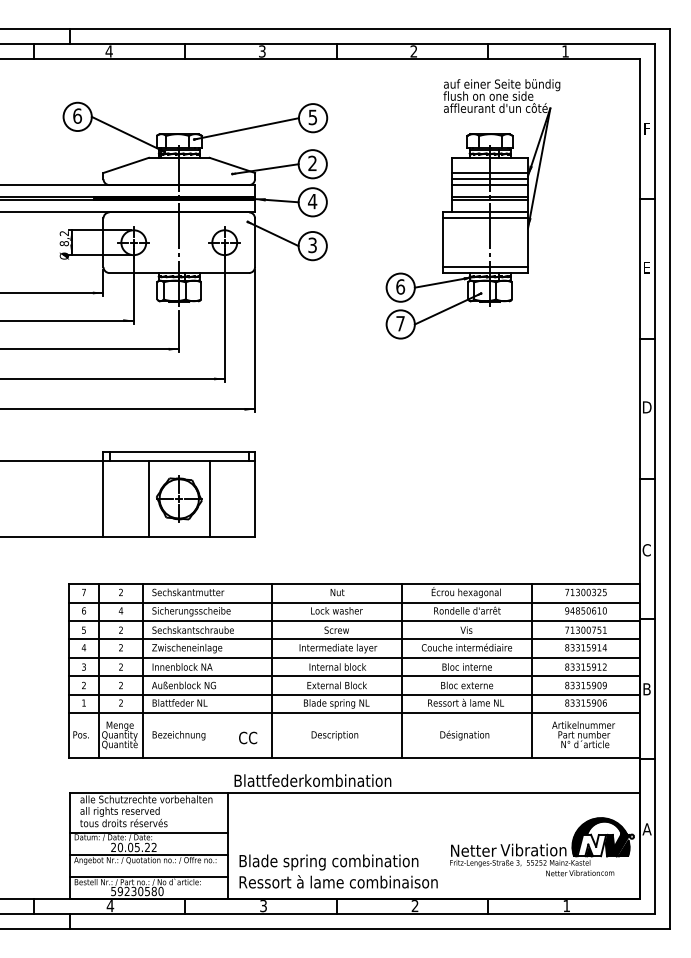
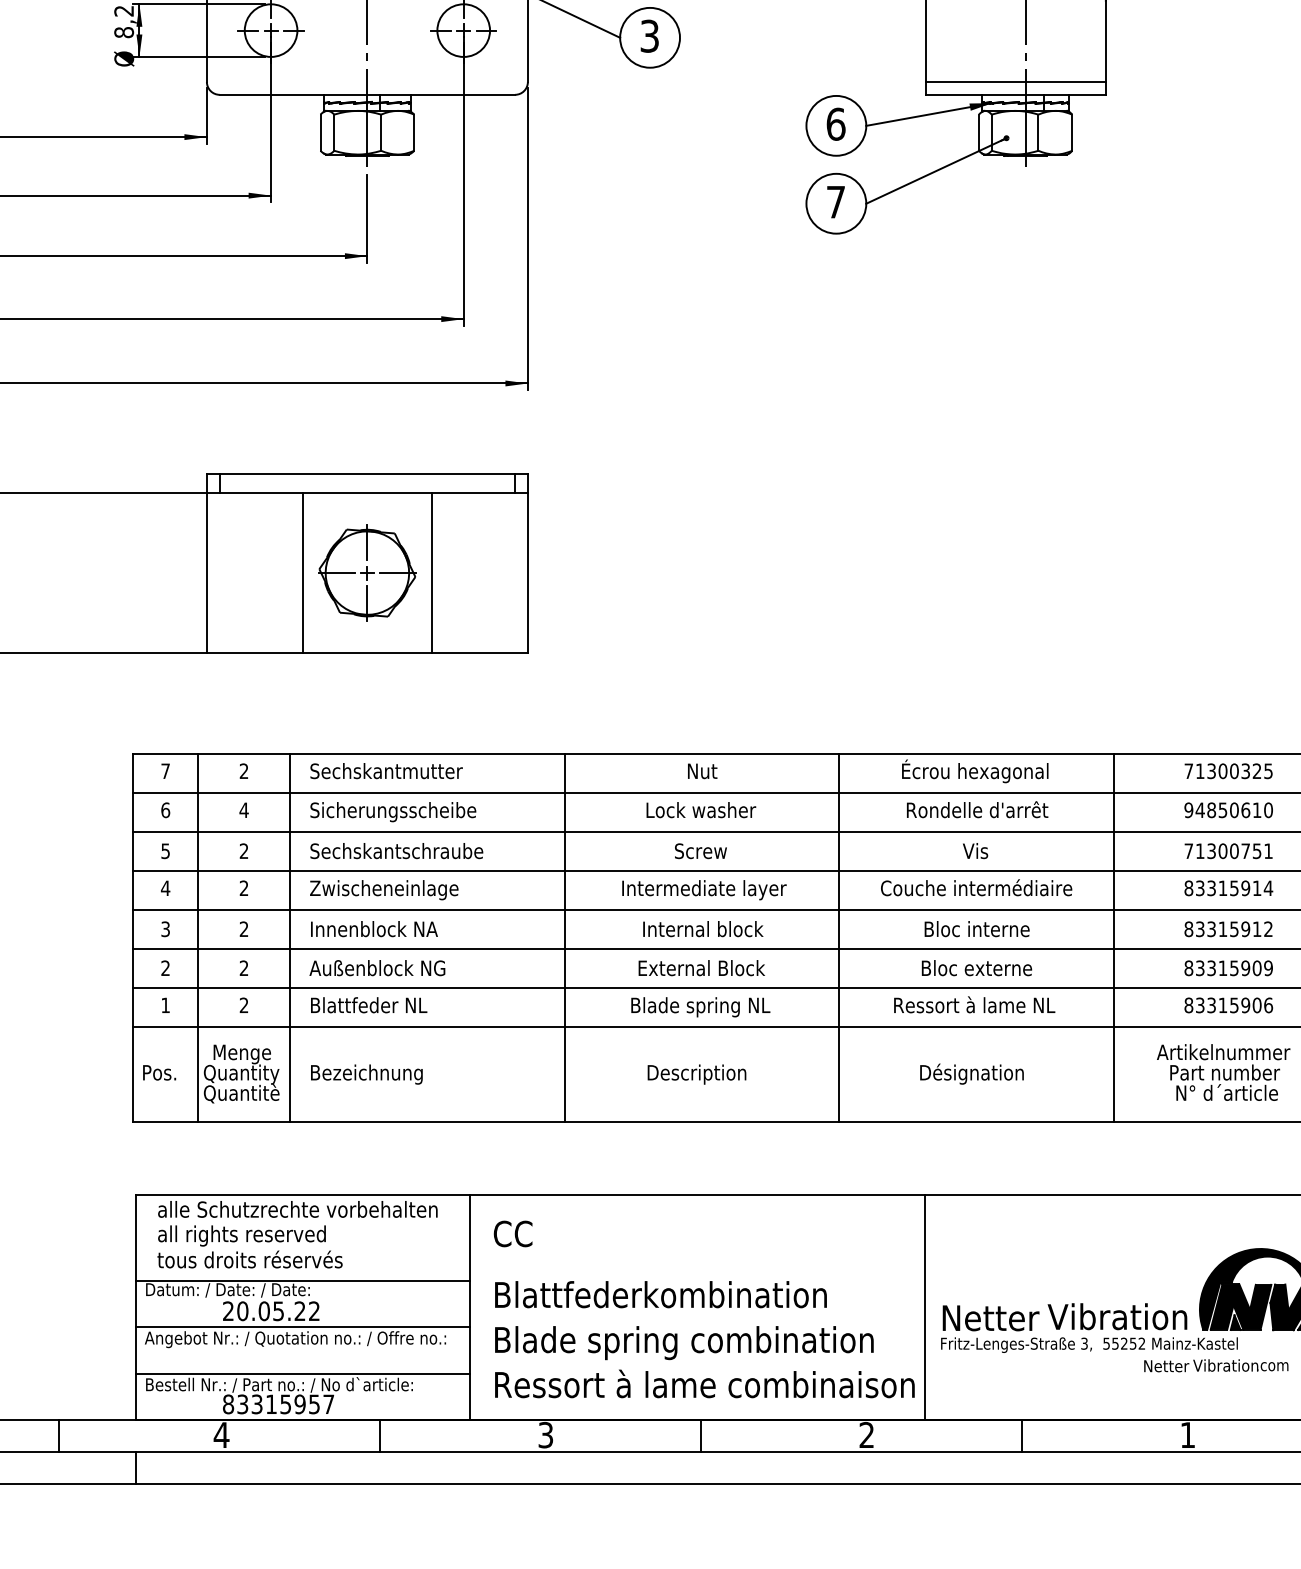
text: (248, 737) -> (513, 1232), moved
text: (312, 780) -> (660, 1294), moved
line: (442, 845) -> (924, 1307), added
fill: (591, 845) -> (1240, 1307), added
text: (137, 891) -> (278, 1404), 59230580 -> 83315957

